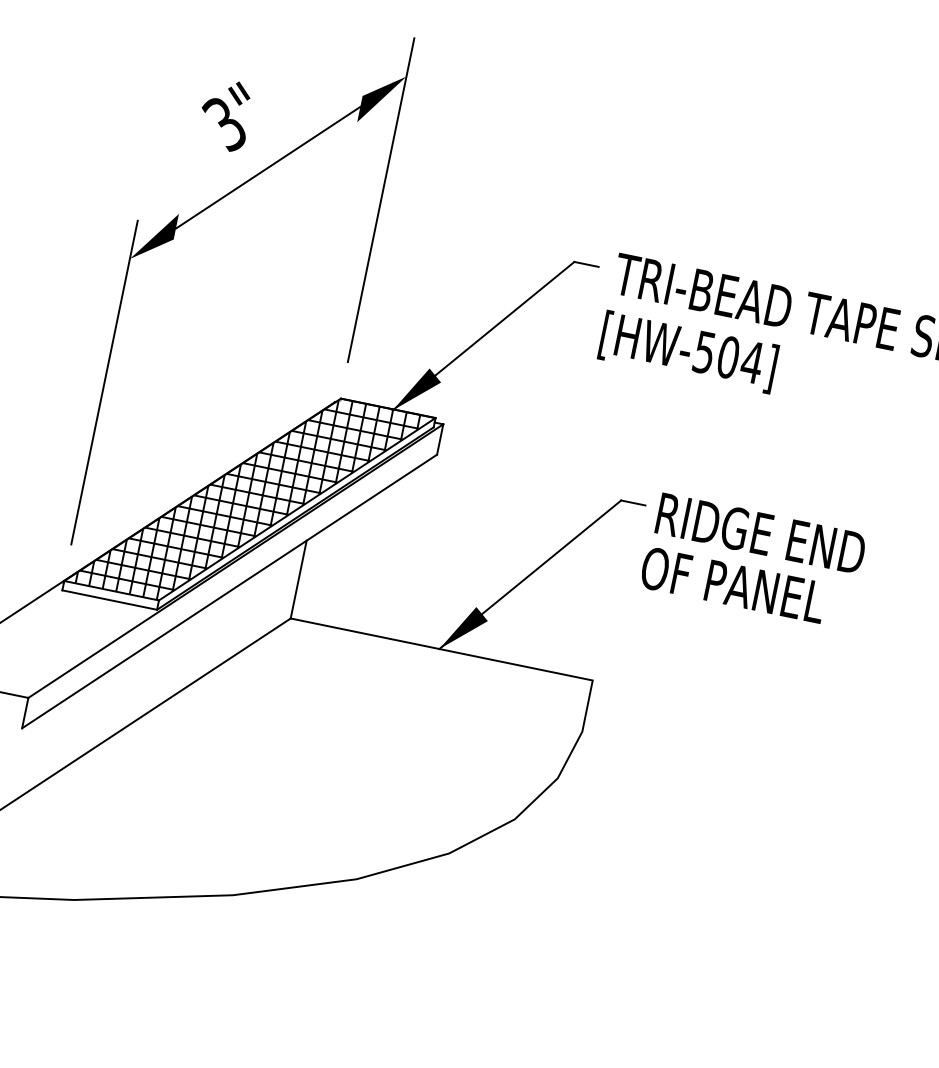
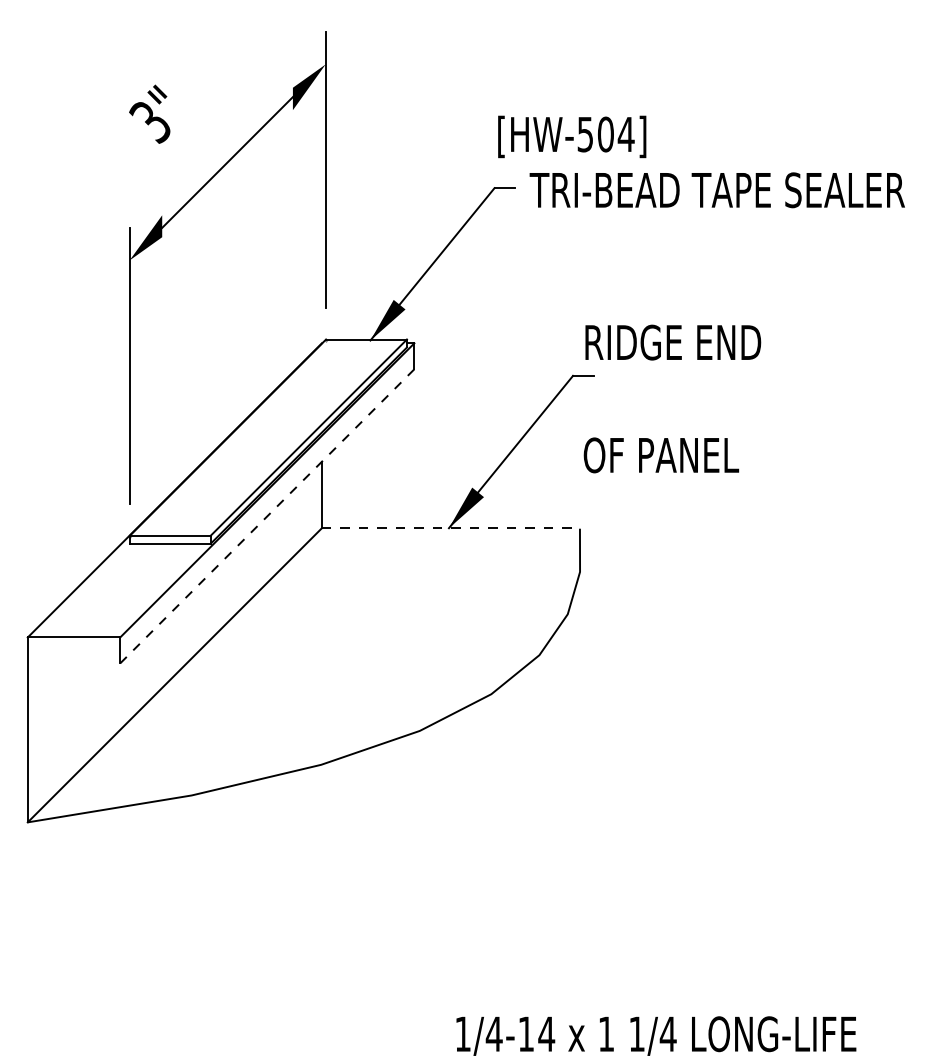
text: (225, 113) -> (149, 113), moved
text: (688, 351) -> (572, 136), moved
hatch: (254, 500) -> (272, 437), removed
text: (761, 533) -> (673, 342), moved
text: (733, 585) -> (661, 455), moved
line: (229, 591) -> (267, 516), solid -> dashed
line: (442, 649) -> (451, 528), solid -> dashed

